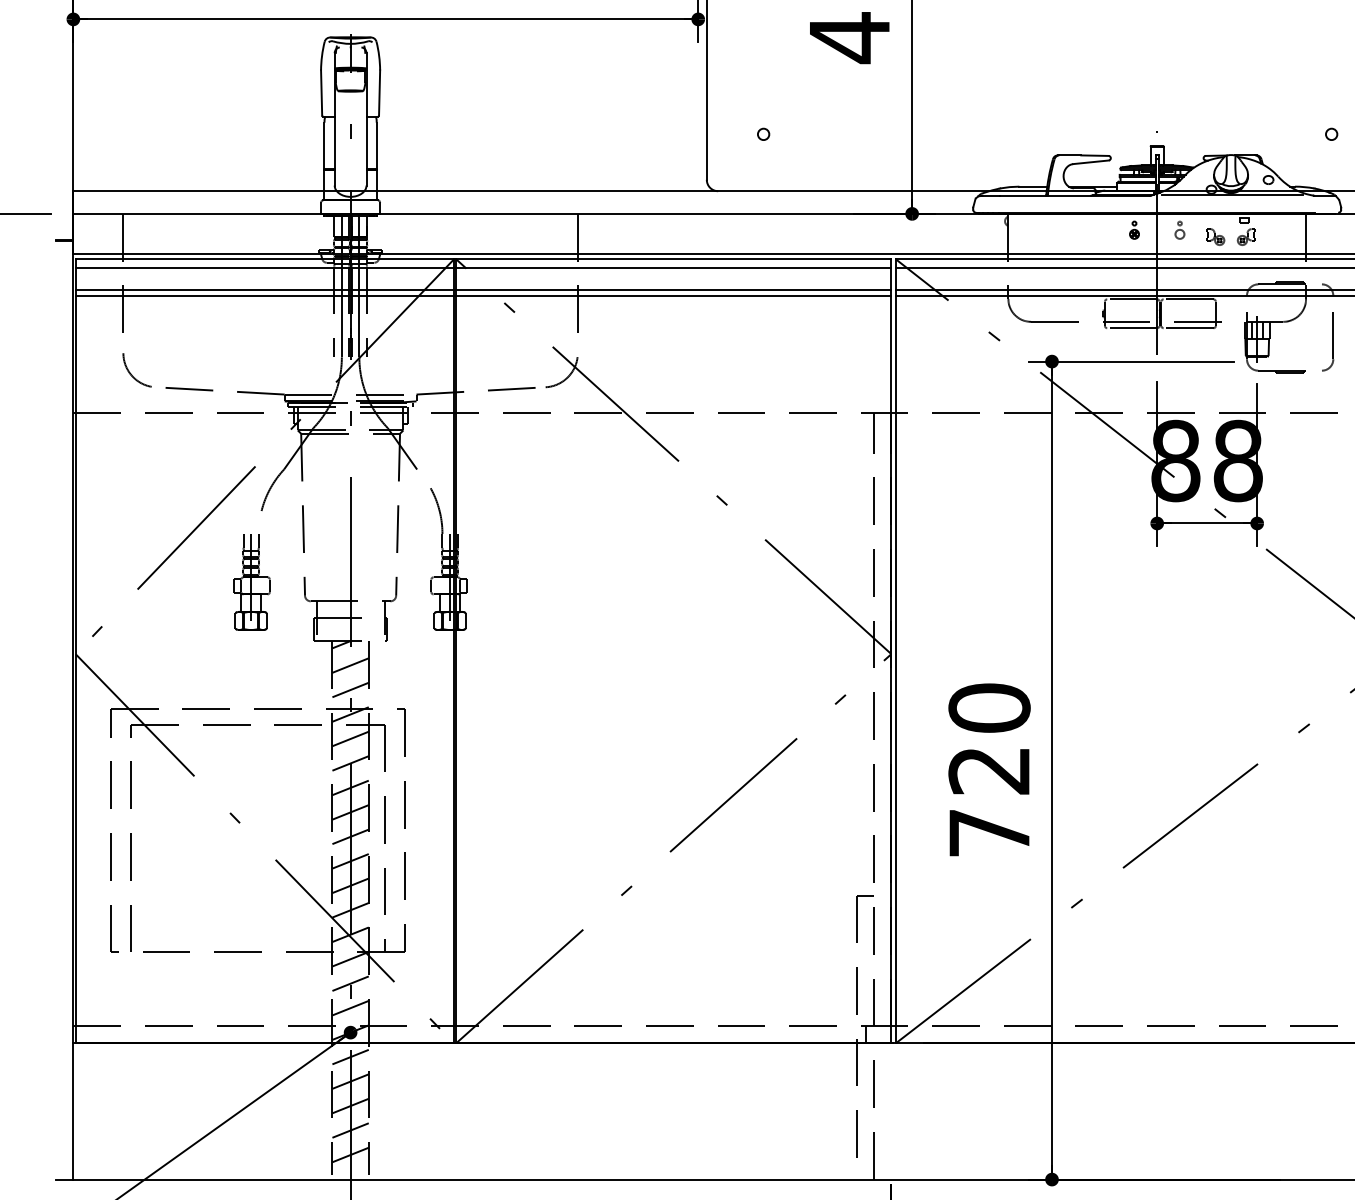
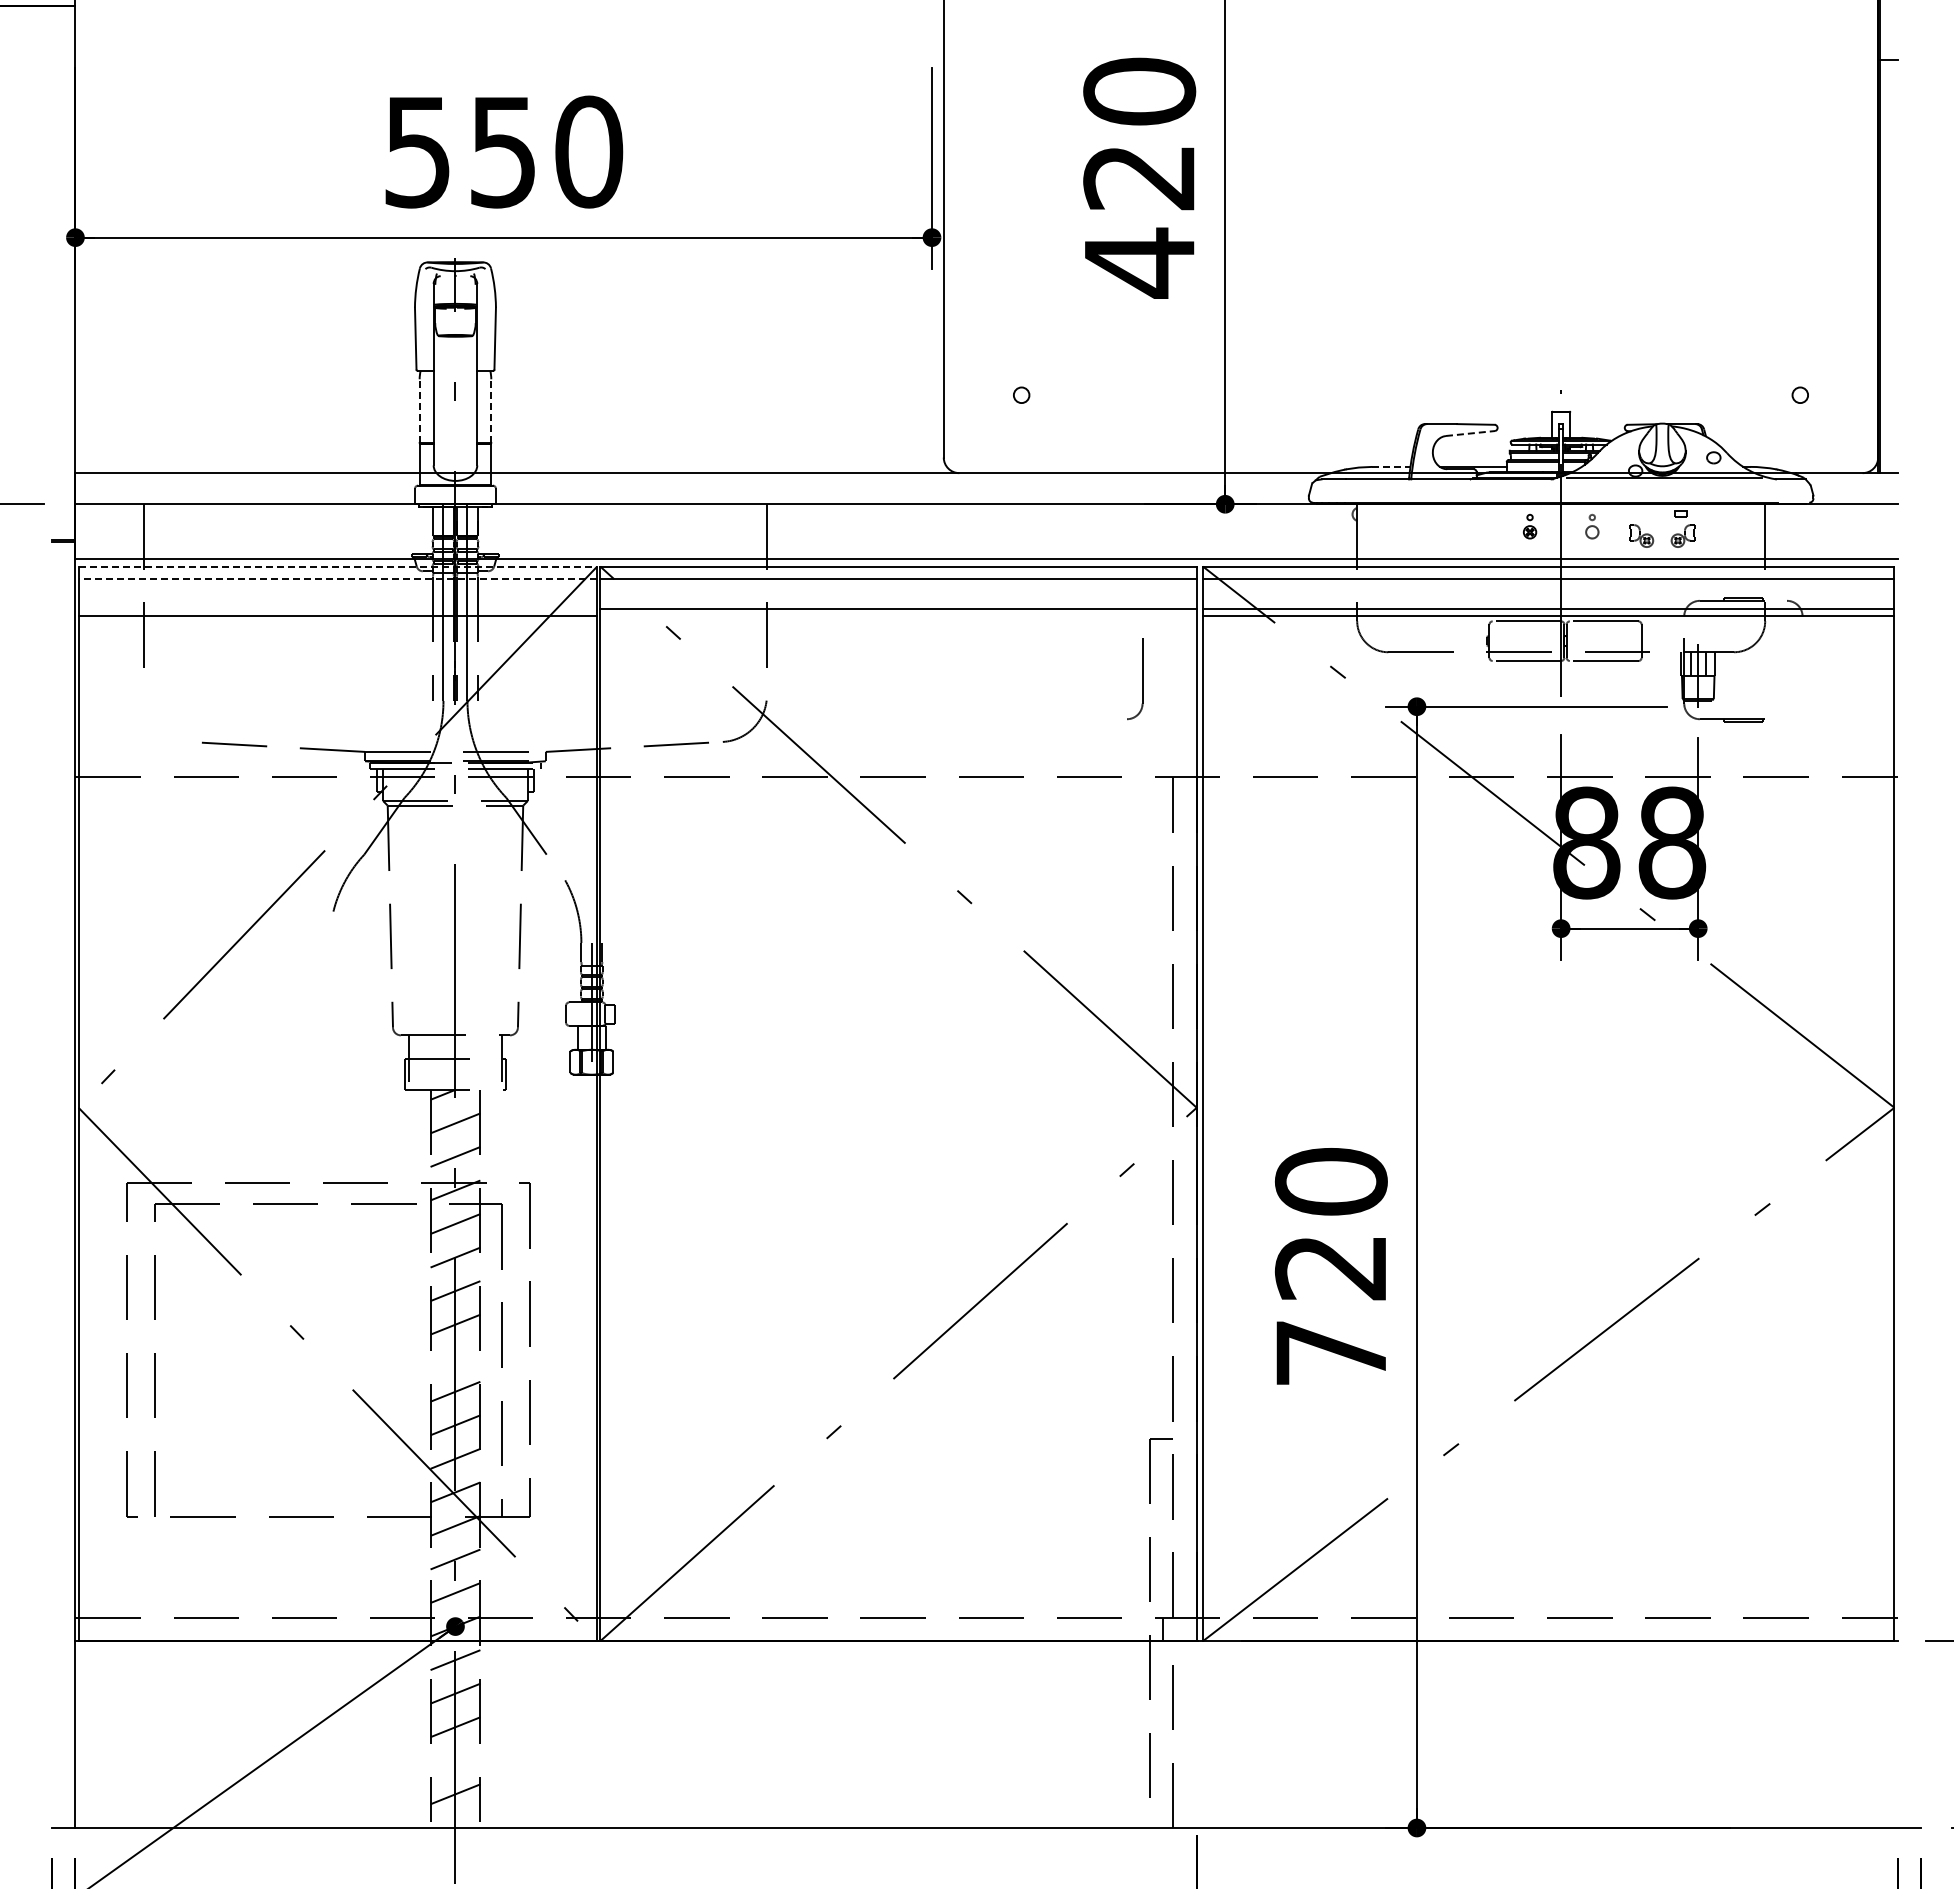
line: (324, 146) -> (419, 411), solid -> dashed
line: (376, 146) -> (491, 411), solid -> dashed
line: (1091, 162) -> (1470, 433), solid -> dashed
line: (1033, 186) -> (1391, 466), solid -> dashed
line: (265, 259) -> (338, 566), solid -> dashed
line: (264, 268) -> (337, 579), solid -> dashed
line: (264, 289) -> (337, 608), removed
line: (673, 295) -> (898, 616), removed
part: (1333, 341) -> (1142, 679), moved
arc: (131, 374) -> (155, 724), removed
part: (252, 582) -> (320, 1009), removed
line: (350, 837) -> (455, 1358), removed
line: (350, 1130) -> (455, 1760), removed

